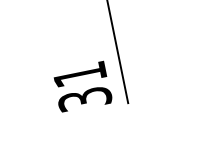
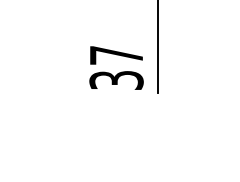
text: (79, 74) -> (116, 55), 31 -> 37

